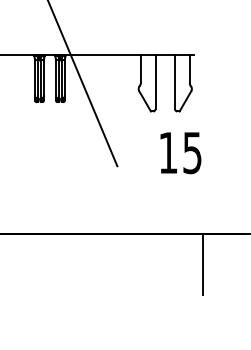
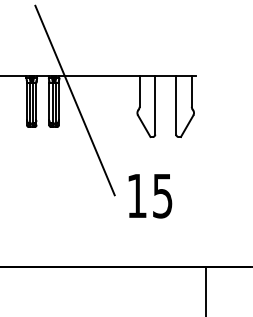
text: (180, 153) -> (149, 196), moved

